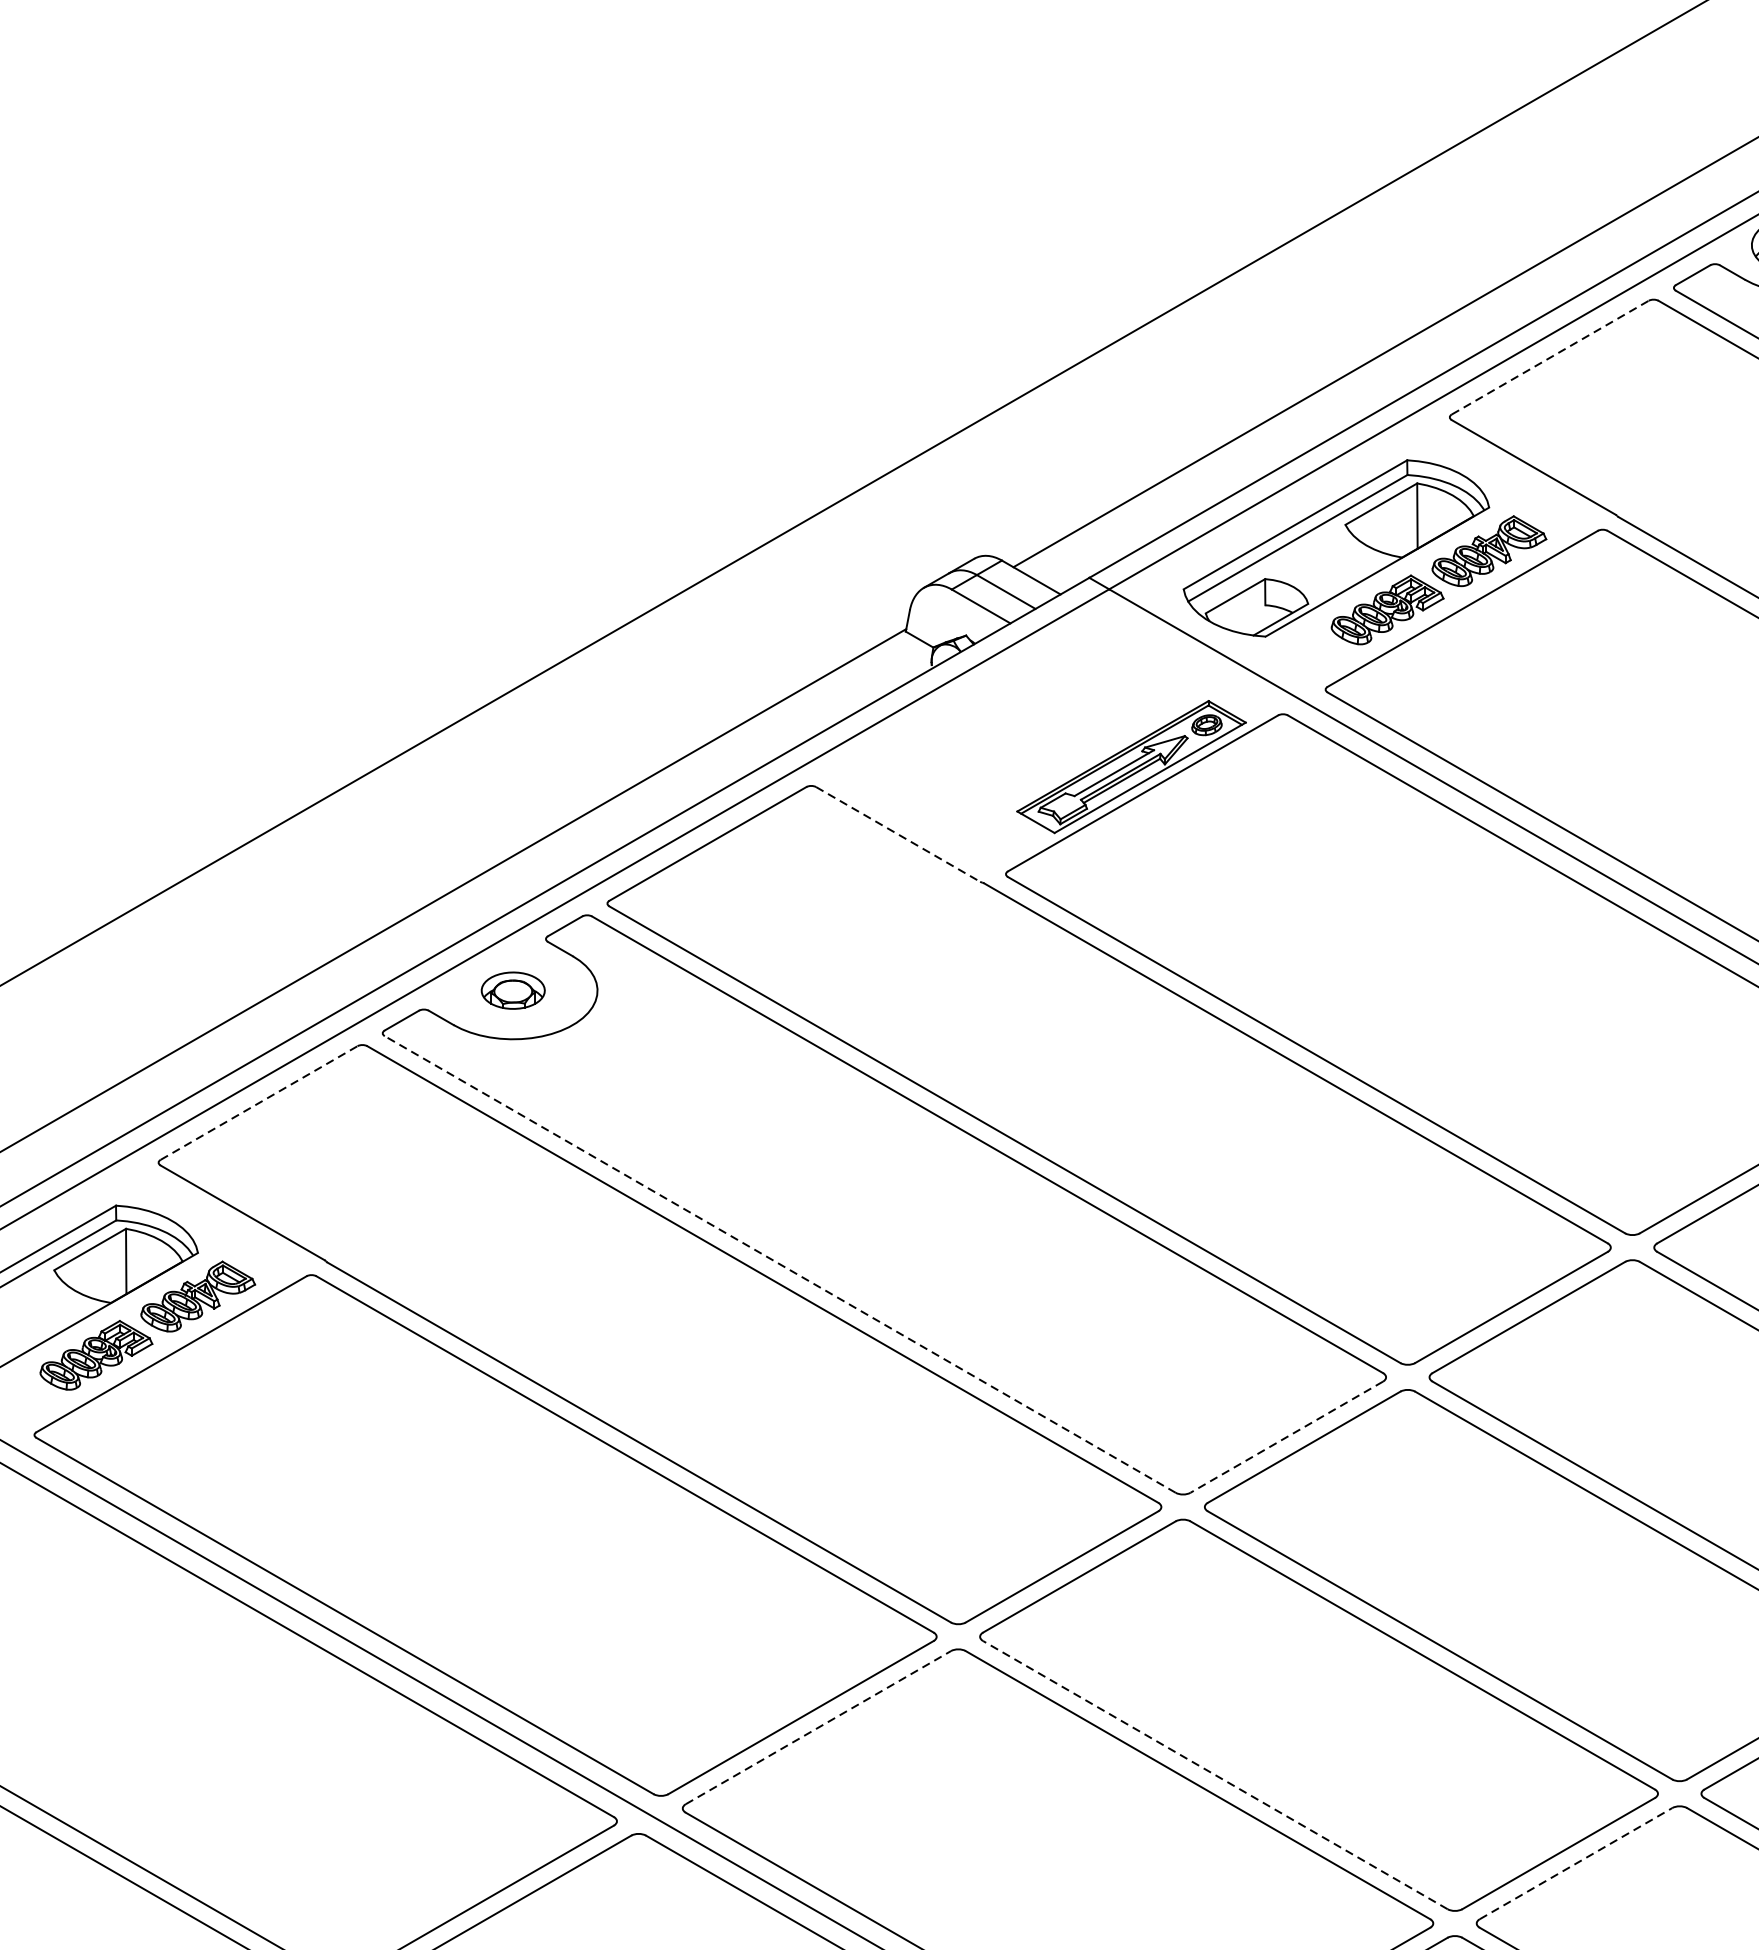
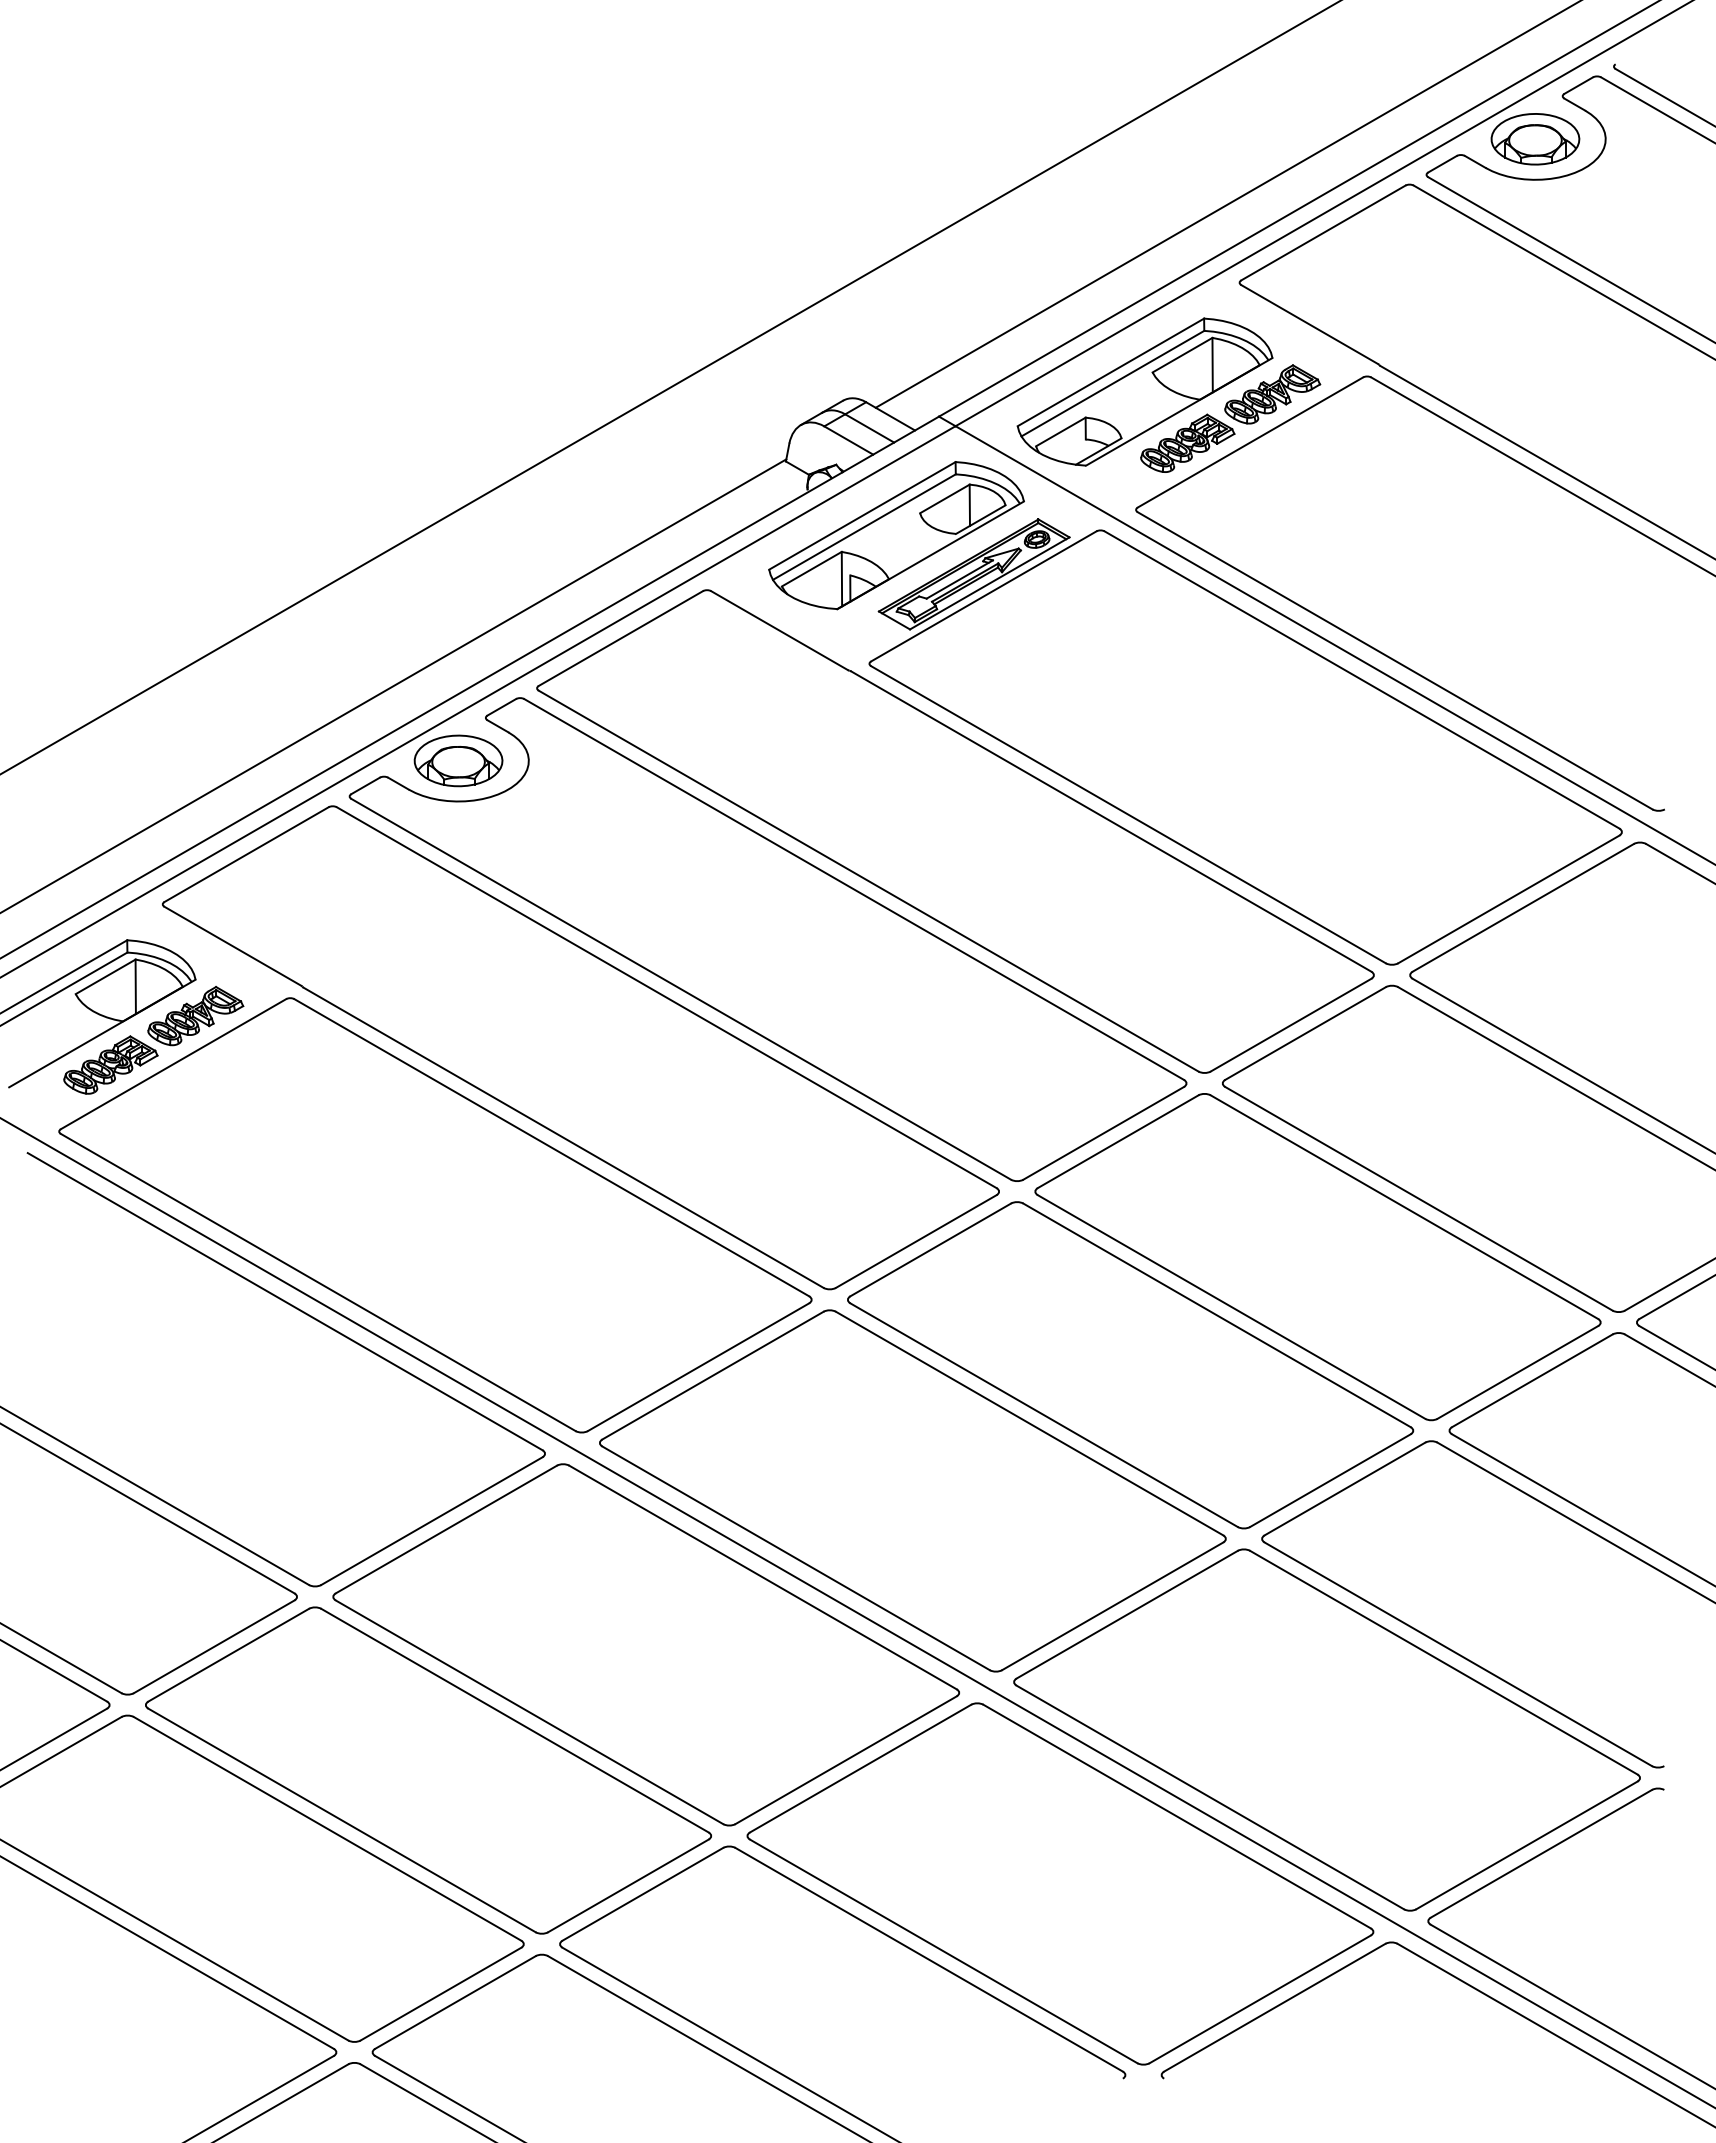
line: (1550, 357) -> (1323, 232), dashed -> solid
part: (1038, 720) -> (896, 535), added
line: (898, 834) -> (779, 630), dashed -> solid
part: (513, 990) -> (458, 760), size x1.67
line: (259, 1102) -> (246, 854), dashed -> solid
line: (780, 1264) -> (681, 989), dashed -> solid
line: (1286, 1437) -> (1103, 1133), dashed -> solid
line: (818, 1727) -> (713, 1375), dashed -> solid
line: (1215, 1775) -> (1044, 1415), dashed -> solid
line: (1575, 1864) -> (1344, 1489), dashed -> solid

